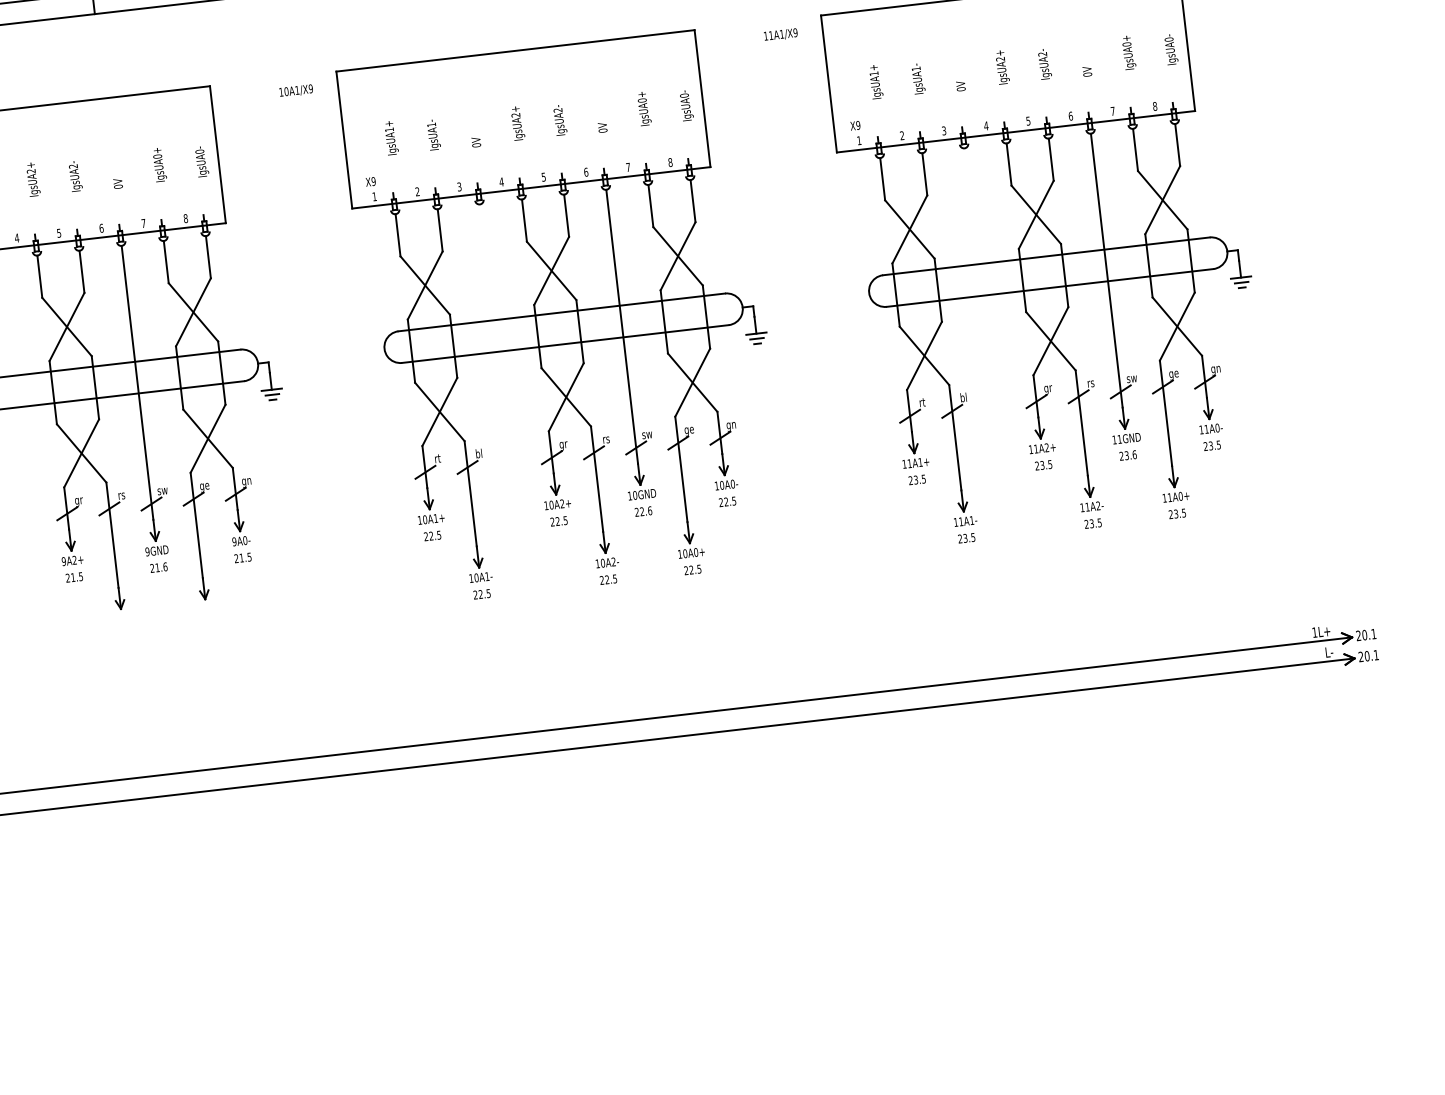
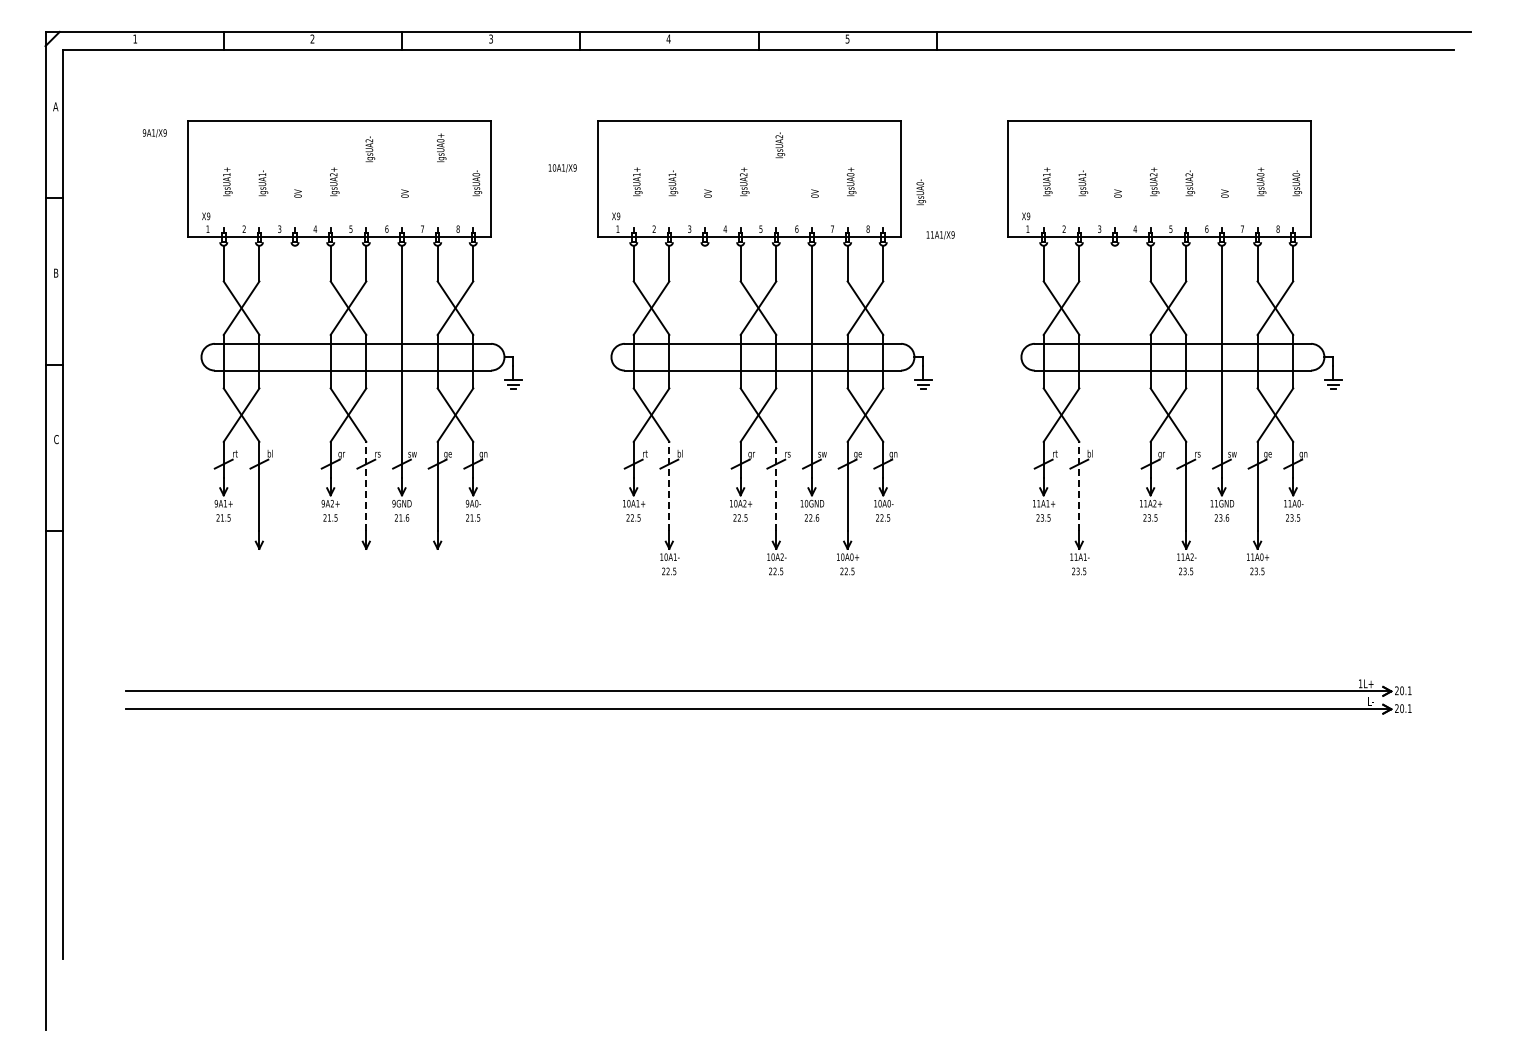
text: (780, 35) -> (940, 235), moved
text: (296, 91) -> (562, 168), moved
text: (687, 105) -> (921, 192), moved
text: (560, 120) -> (780, 145), moved
text: (159, 164) -> (441, 147), moved
text: (75, 176) -> (370, 149), moved
line: (955, 437) -> (1079, 486), solid -> dashed
line: (597, 479) -> (776, 486), solid -> dashed
line: (470, 493) -> (669, 486), solid -> dashed
line: (112, 535) -> (366, 486), solid -> dashed

